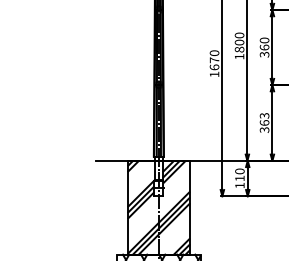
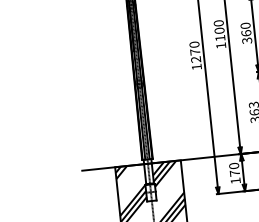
text: (239, 49) -> (220, 38), 1800 -> 1100
text: (214, 67) -> (196, 59), 1670 -> 1270
text: (239, 178) -> (234, 173), 110 -> 170

